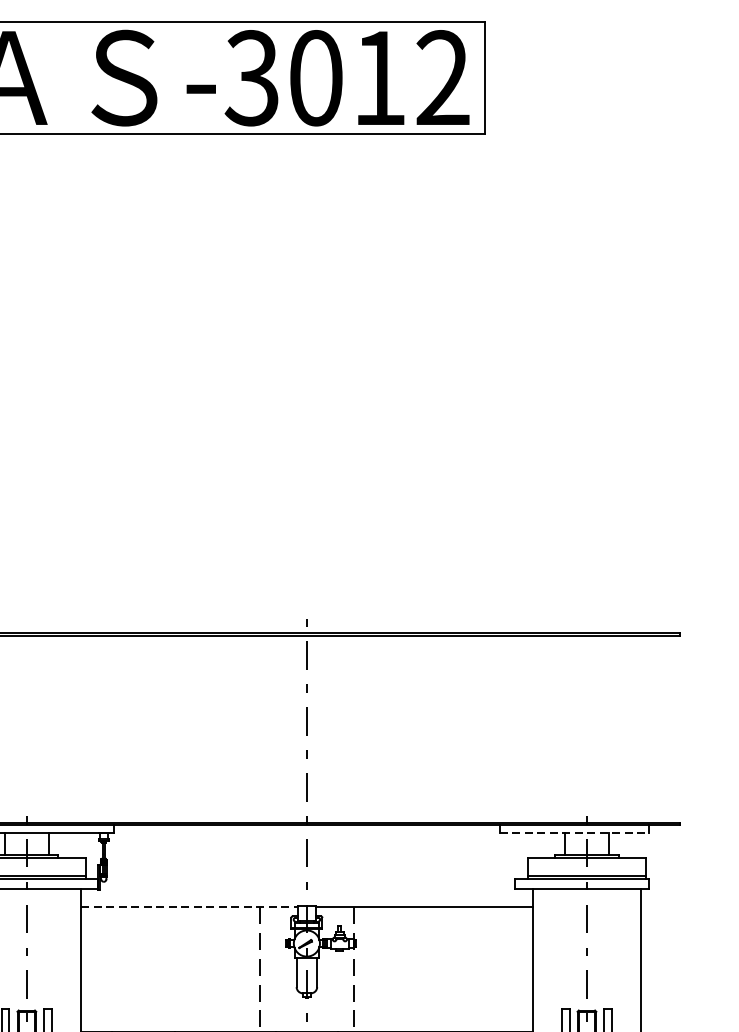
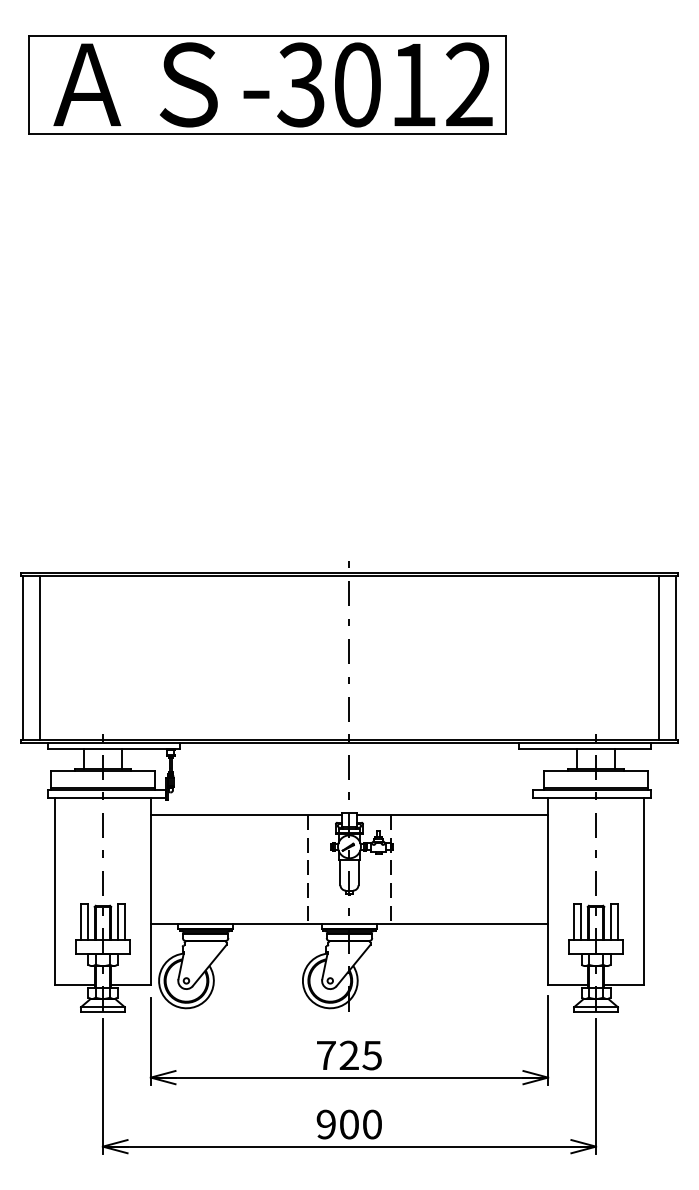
line: (659, 729) -> (659, 658), added
line: (677, 729) -> (675, 658), added
line: (574, 832) -> (585, 749), dashed -> solid
line: (189, 906) -> (246, 814), dashed -> solid

